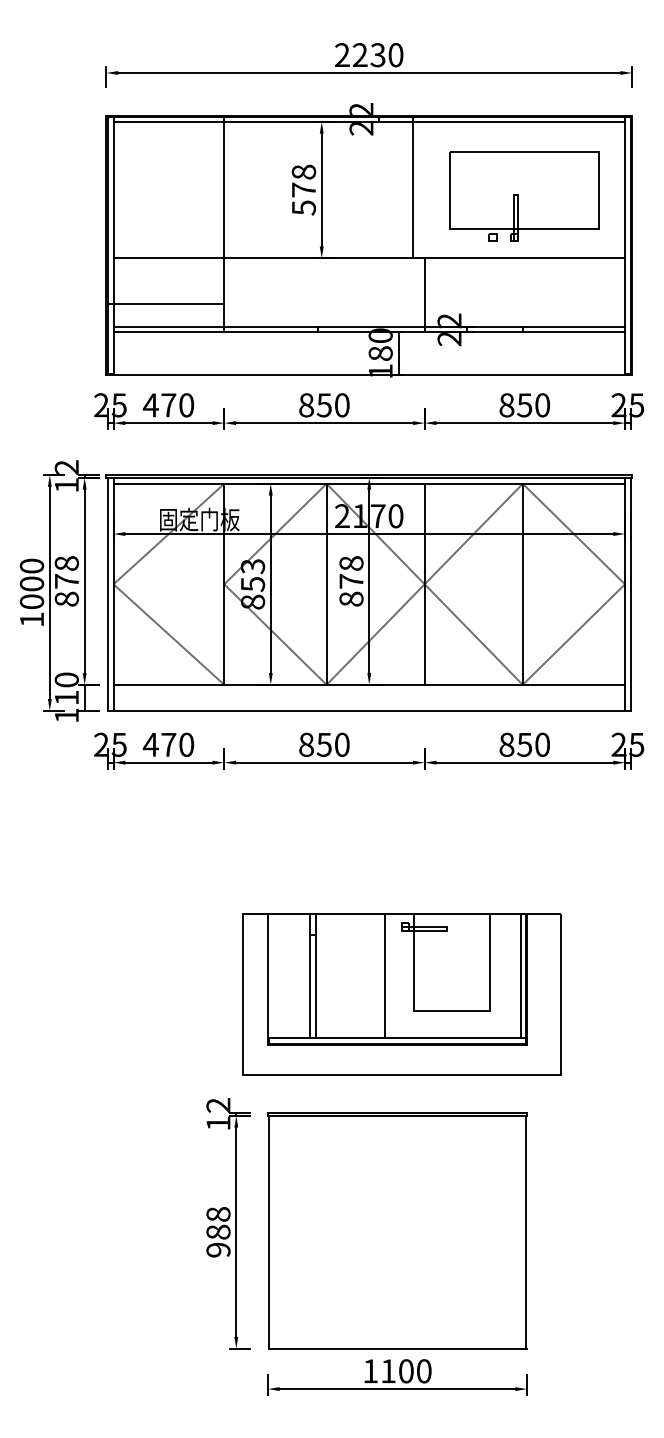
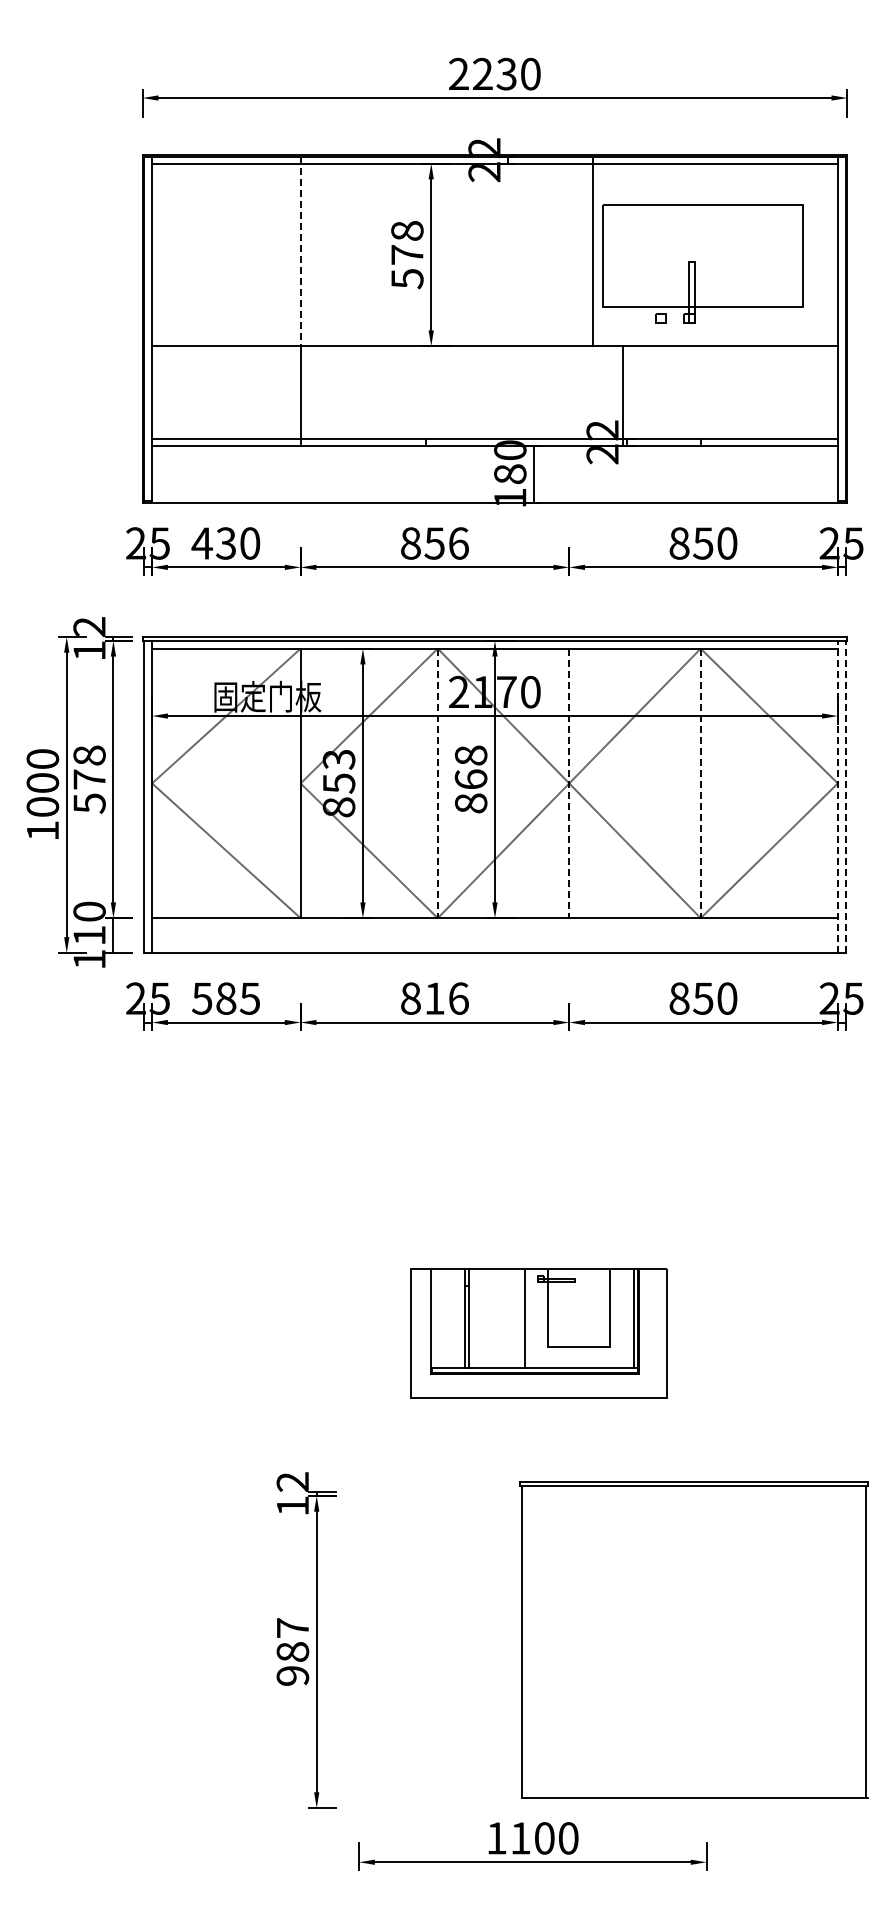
line: (224, 187) -> (300, 251), solid -> dashed
line: (412, 187) -> (593, 251), moved
line: (424, 294) -> (623, 395), moved
line: (165, 303) -> (221, 407), removed
text: (168, 405) -> (225, 543), 470 -> 430
text: (342, 405) -> (458, 543), 850 -> 856
text: (351, 581) -> (470, 779), 878 -> 868
line: (326, 584) -> (437, 783), solid -> dashed
line: (424, 584) -> (569, 783), solid -> dashed
line: (522, 584) -> (700, 783), solid -> dashed
line: (624, 594) -> (837, 796), solid -> dashed
line: (630, 594) -> (845, 796), solid -> dashed
text: (66, 599) -> (89, 803), 878 -> 578
text: (168, 744) -> (225, 998), 470 -> 585
text: (333, 744) -> (446, 998), 850 -> 816
part: (401, 994) -> (538, 1333), size x0.6
text: (218, 1213) -> (292, 1627), 988 -> 987
part: (397, 1230) -> (693, 1639), moved

